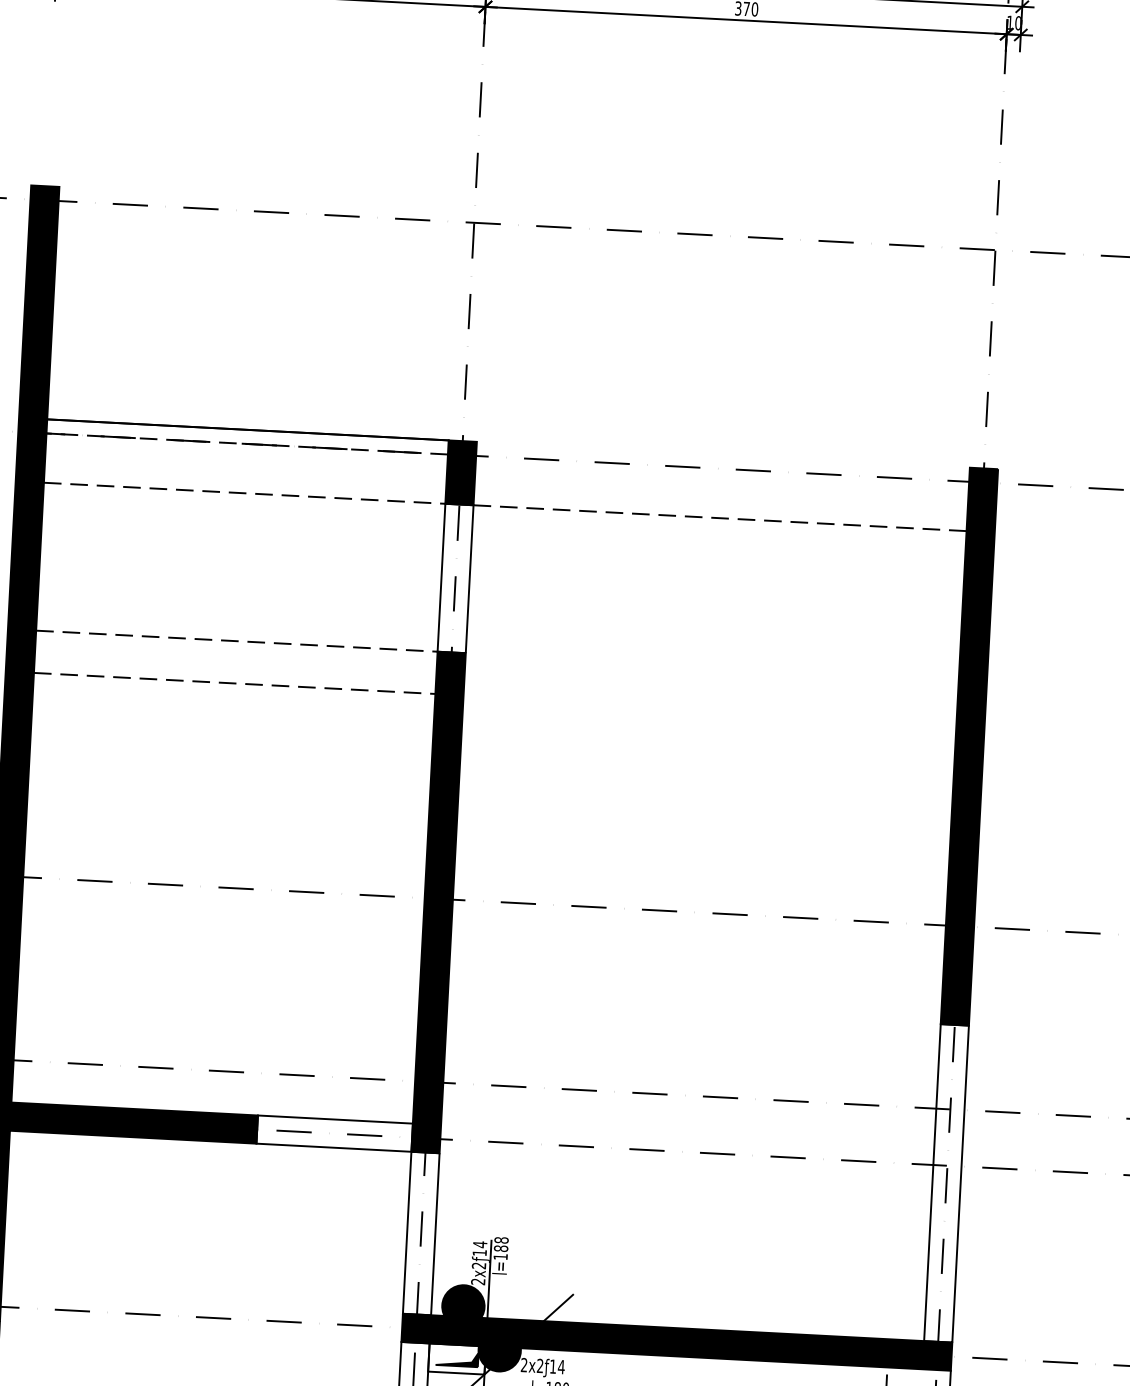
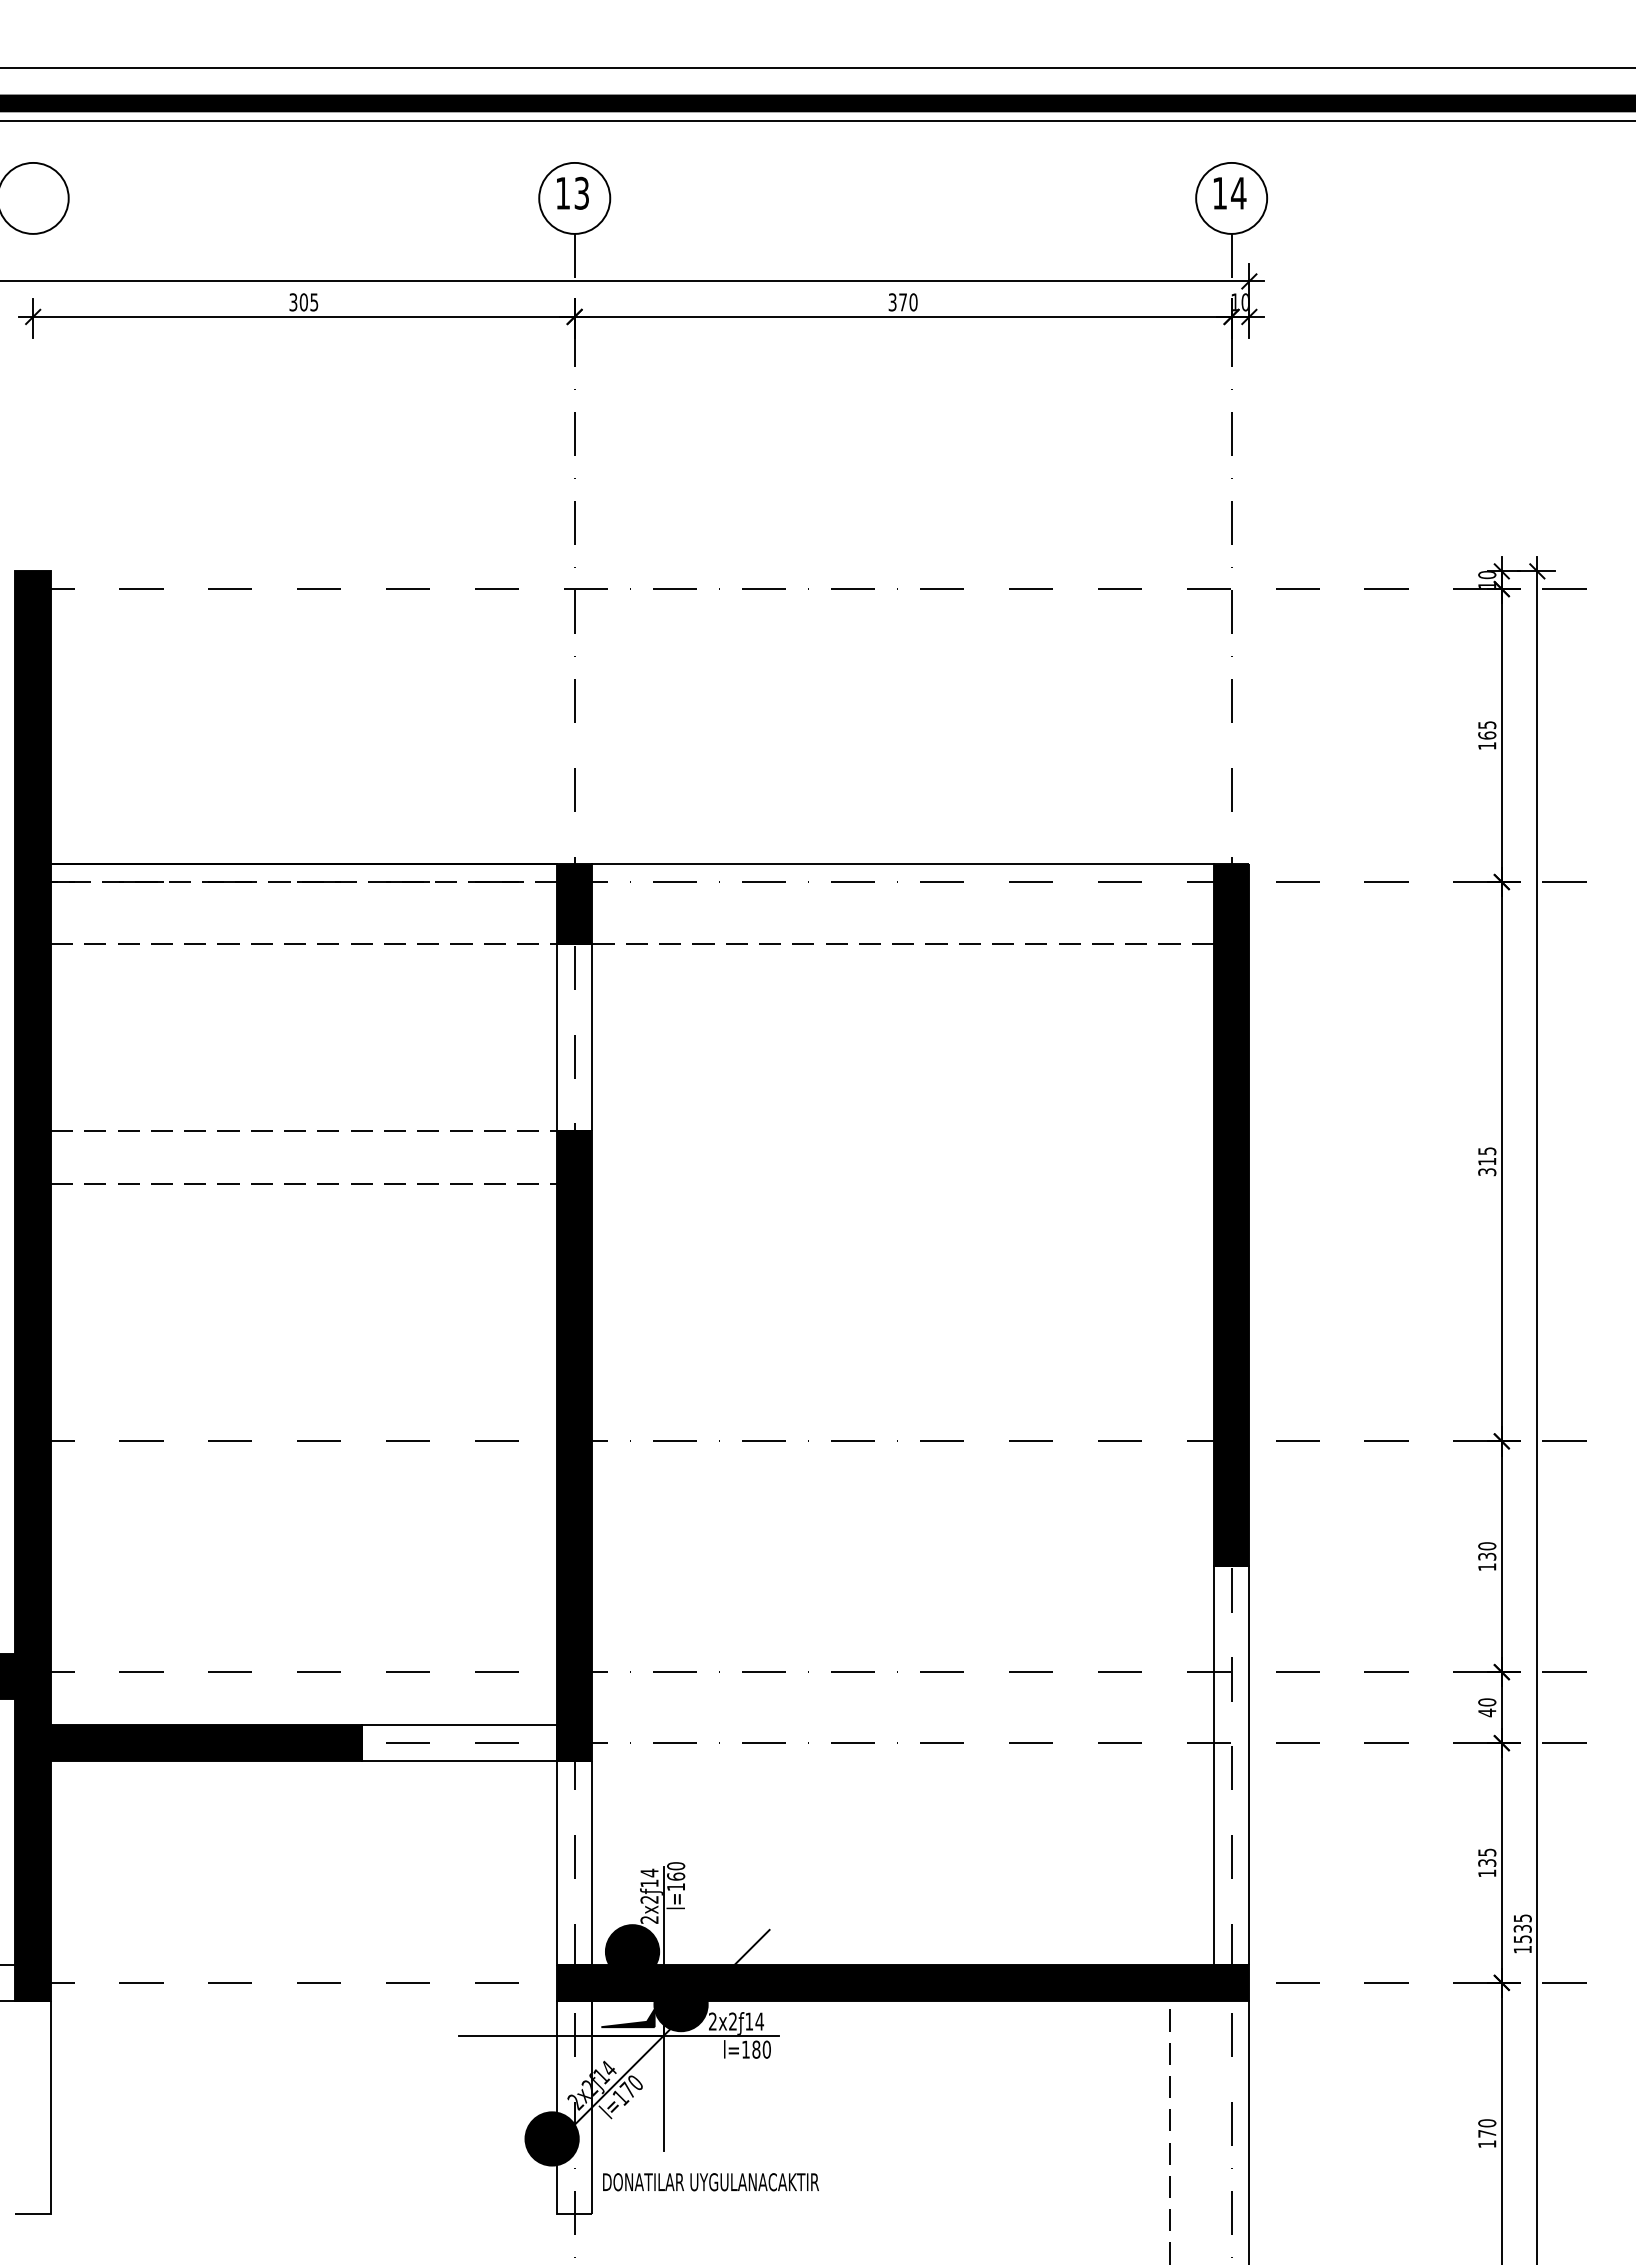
line: (722, 454) -> (902, 864), added
text: (501, 1244) -> (676, 1871), l=188 -> l=160
line: (448, 1373) -> (618, 2036), added

